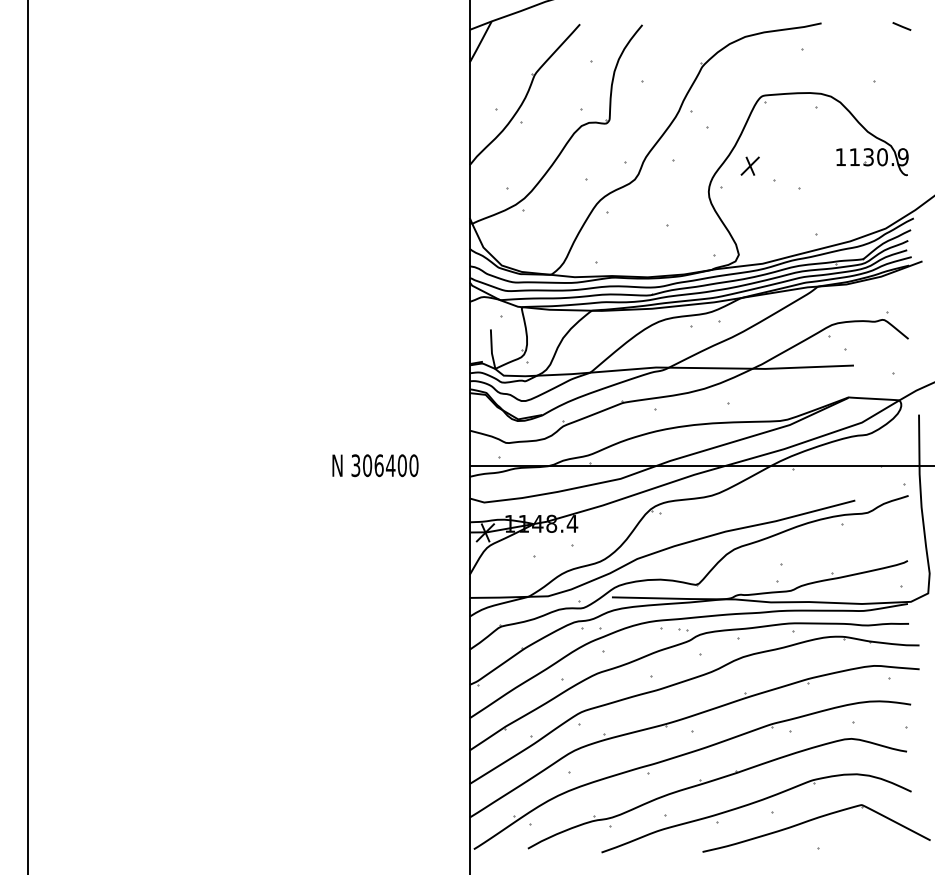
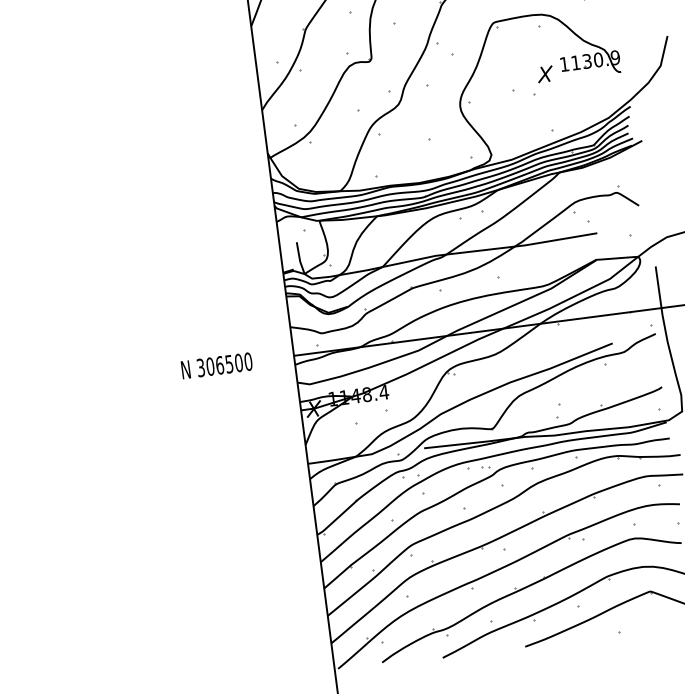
part: (749, 165) -> (544, 73), moved
text: (390, 465) -> (229, 364), 306400 -> 306500

